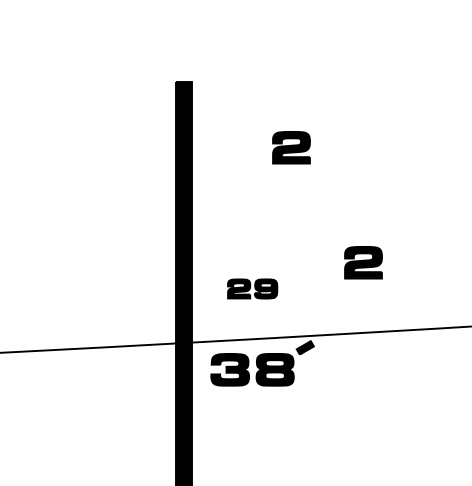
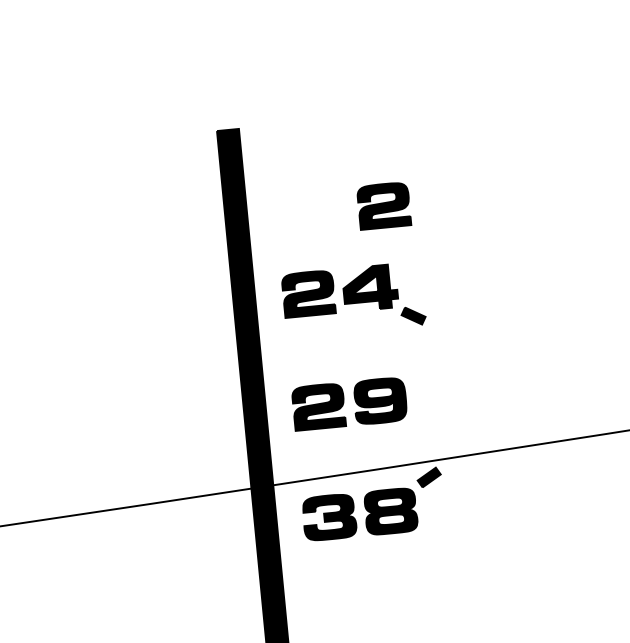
part: (262, 213) -> (353, 299), added
part: (363, 262) -> (497, 353), removed
part: (252, 288) -> (349, 403), size x1.67

